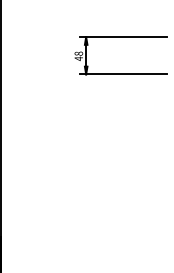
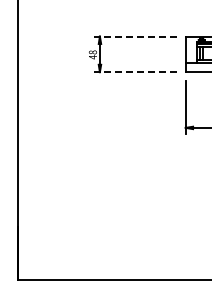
line: (122, 37) -> (134, 36), solid -> dashed
line: (122, 74) -> (134, 72), solid -> dashed

